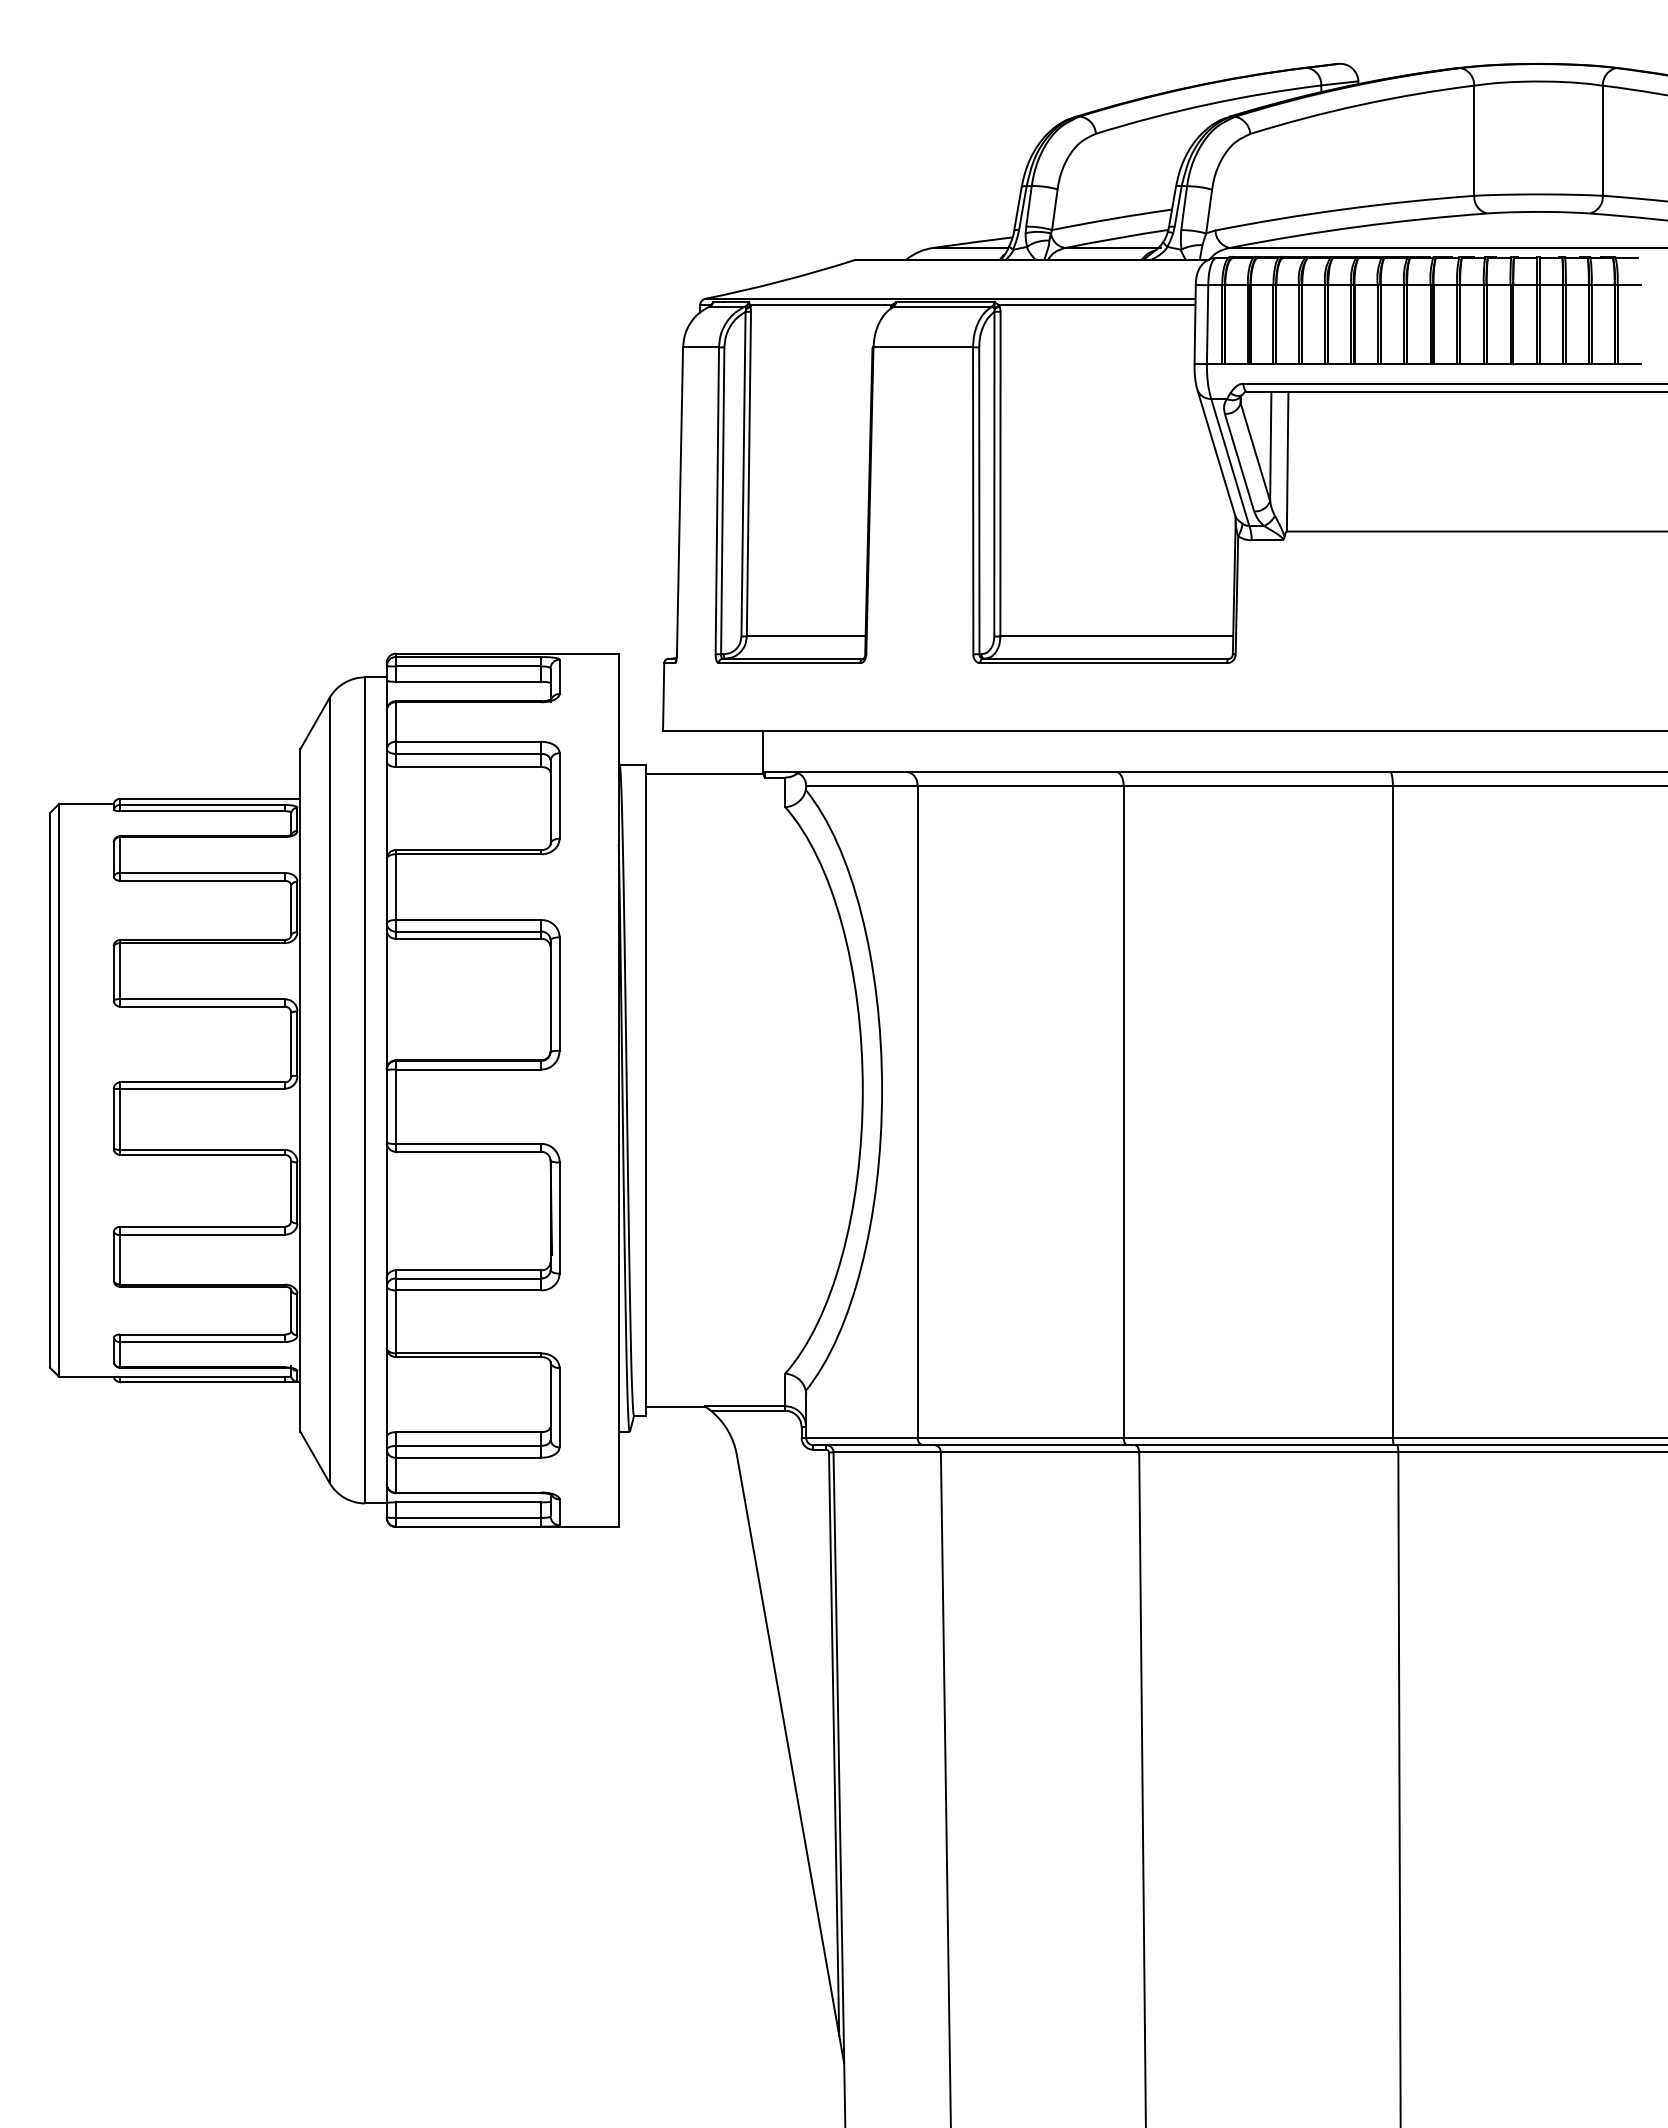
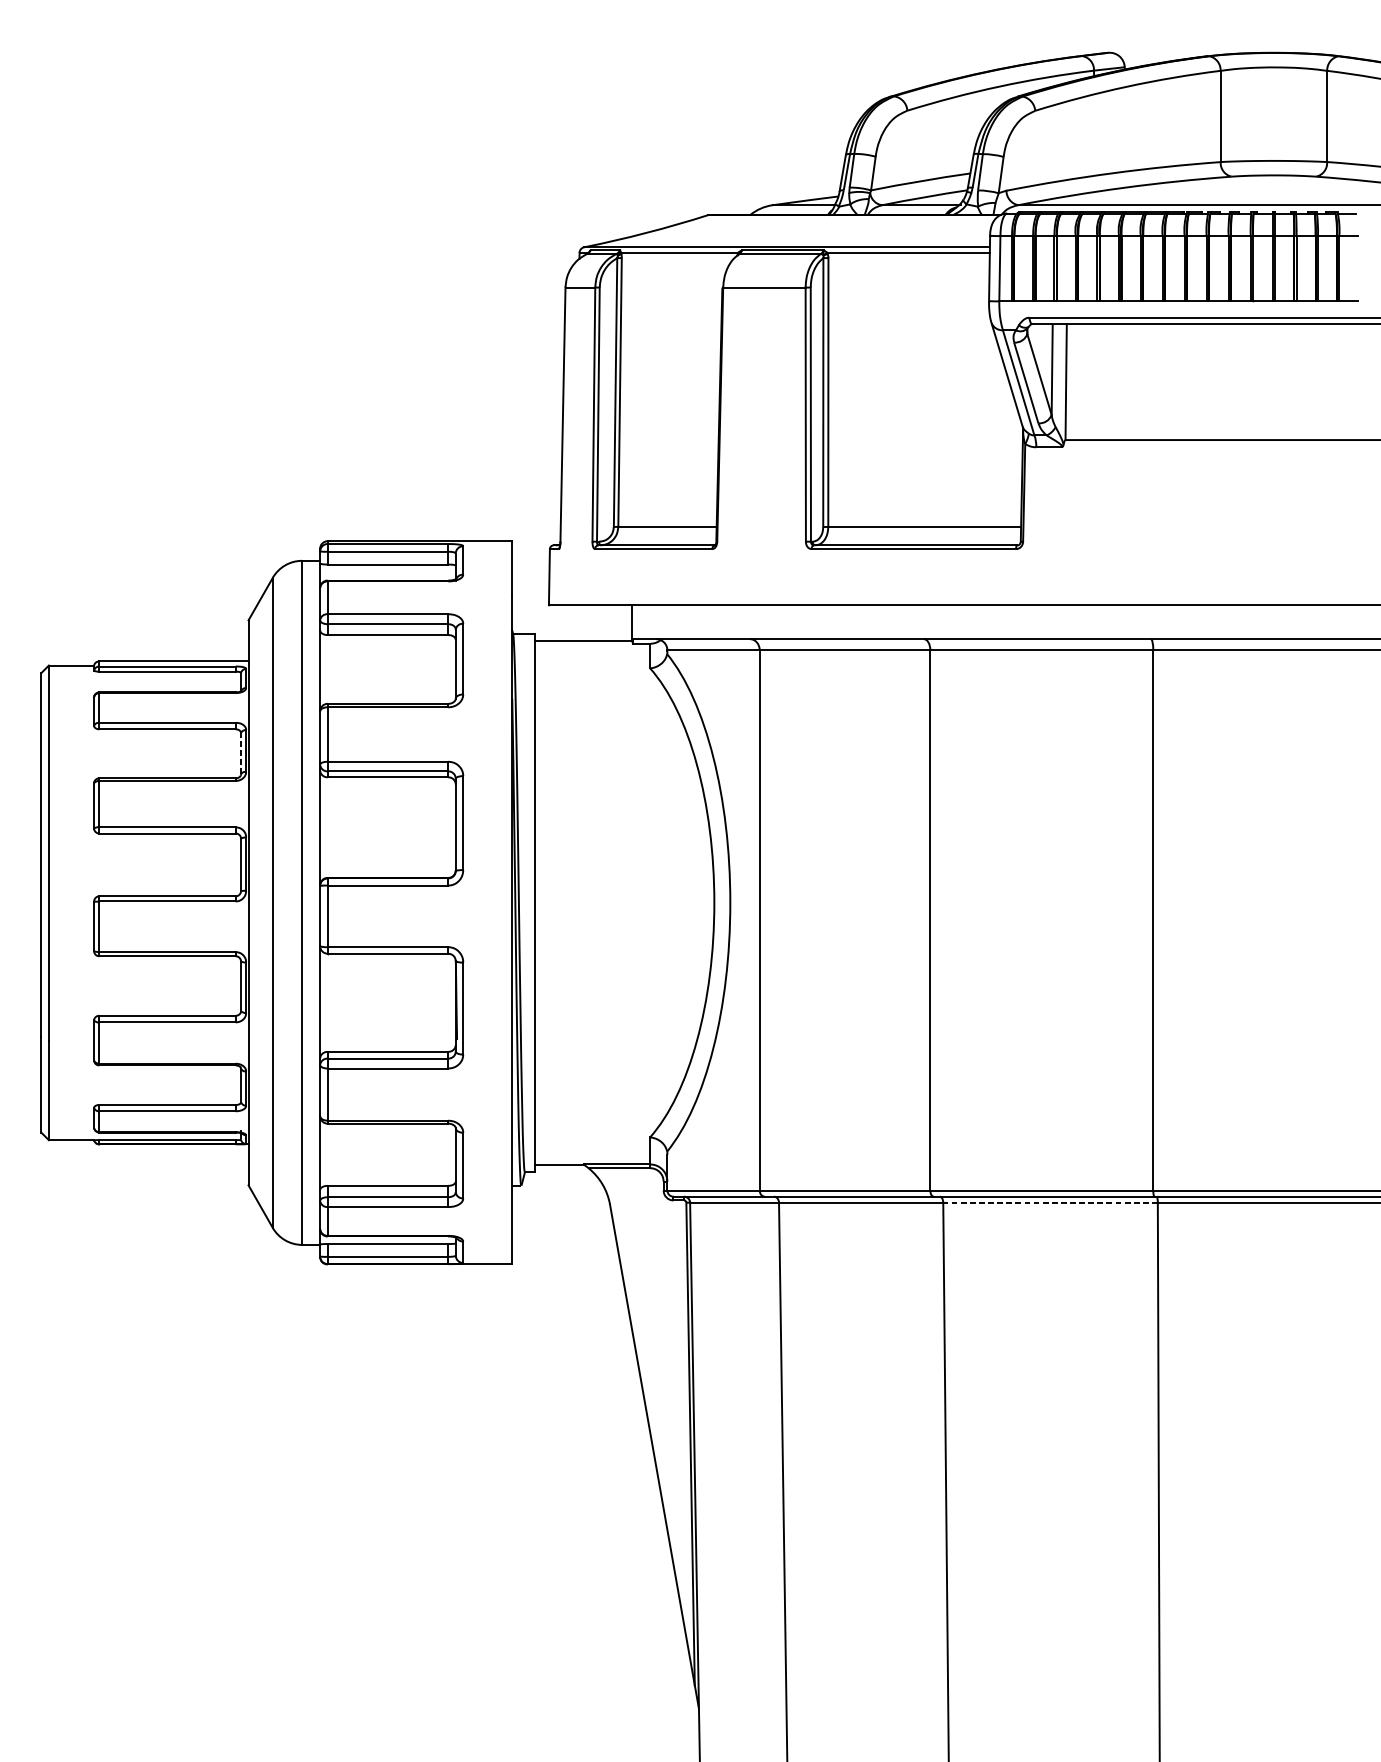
line: (291, 910) -> (241, 753), solid -> dashed
line: (1268, 1452) -> (1050, 1202), solid -> dashed

